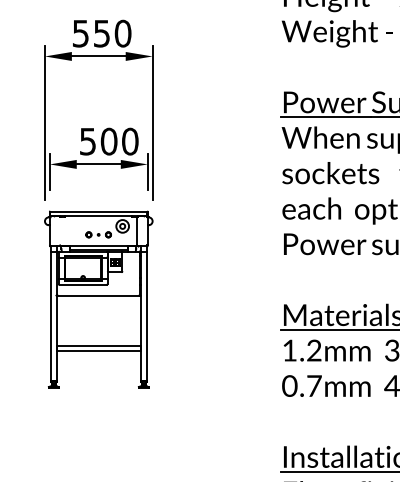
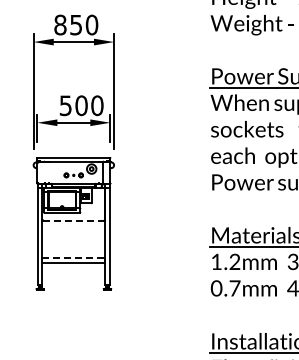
text: (80, 32) -> (60, 24), 550 -> 850
line: (98, 295) -> (73, 220), solid -> dashed
line: (99, 346) -> (74, 258), solid -> dashed

